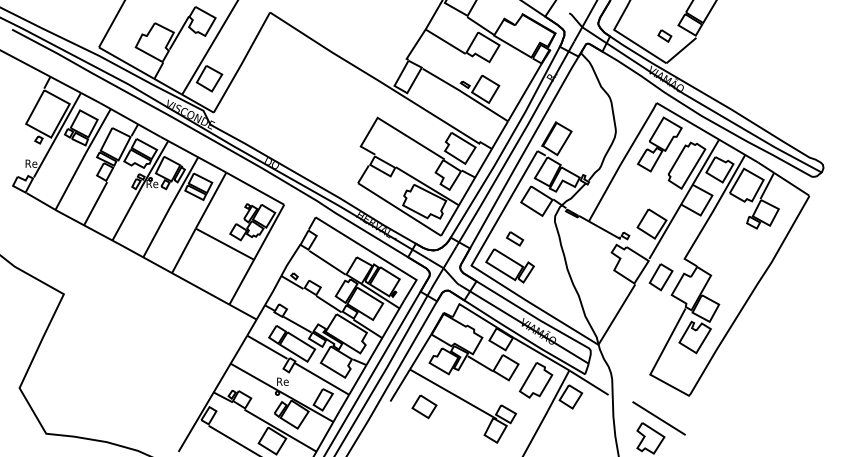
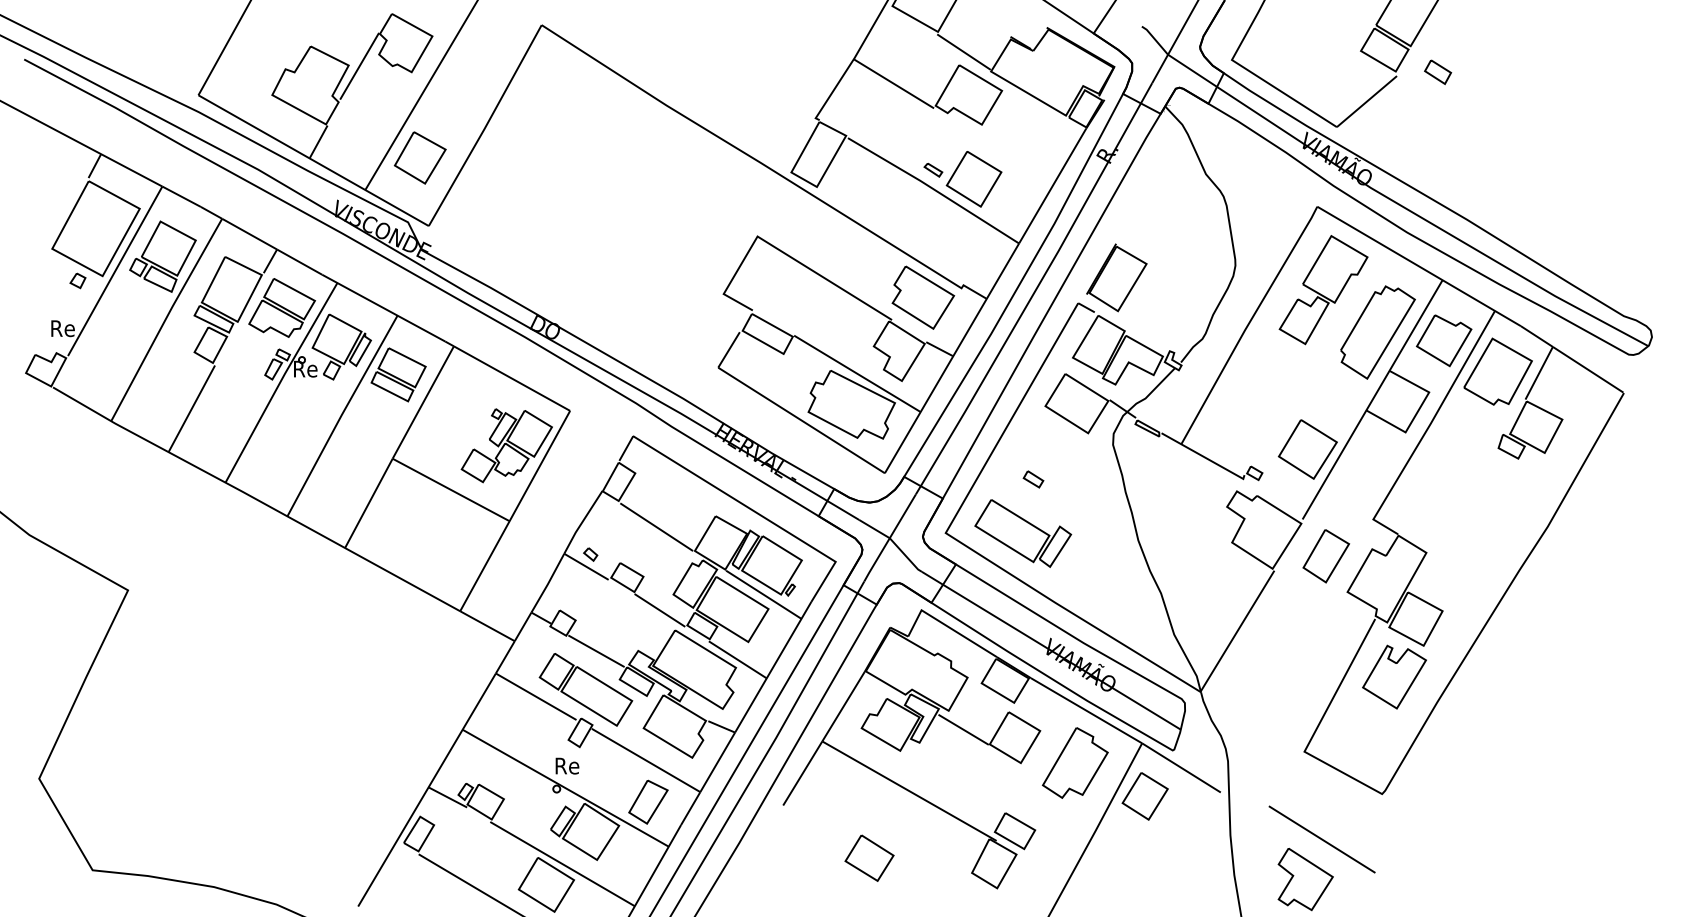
part: (664, 35) -> (1437, 71), moved
part: (515, 238) -> (1034, 478), size x0.6
part: (424, 406) -> (869, 857), moved

